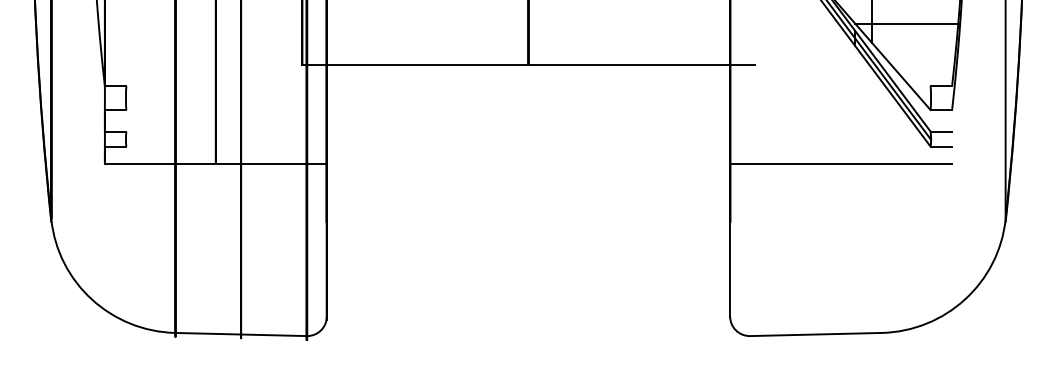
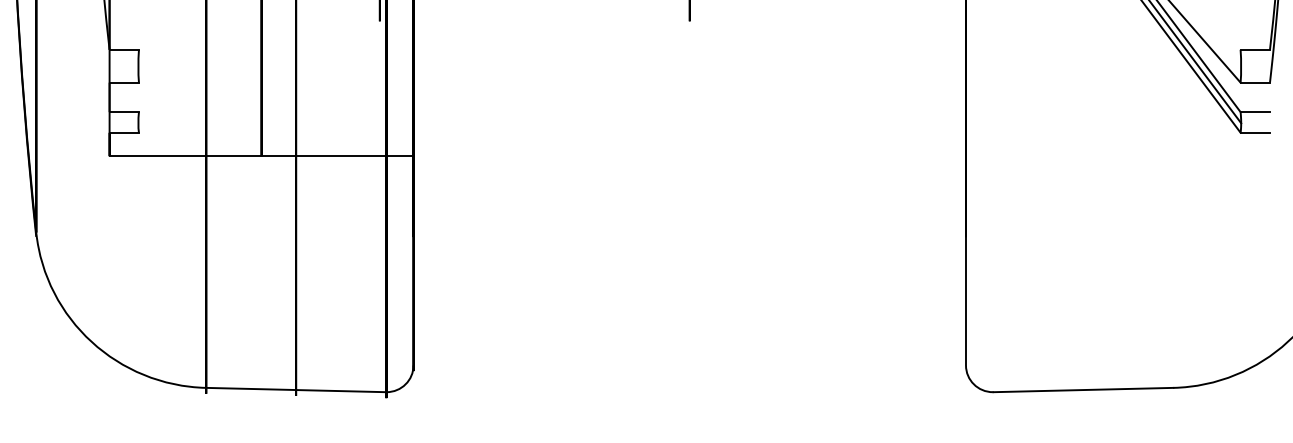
line: (528, 65) -> (689, 21), removed
line: (841, 163) -> (1118, 155), removed

